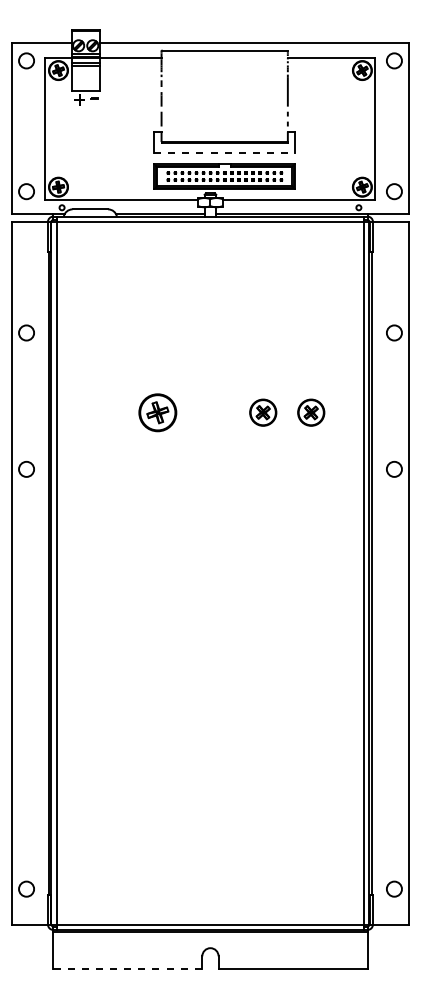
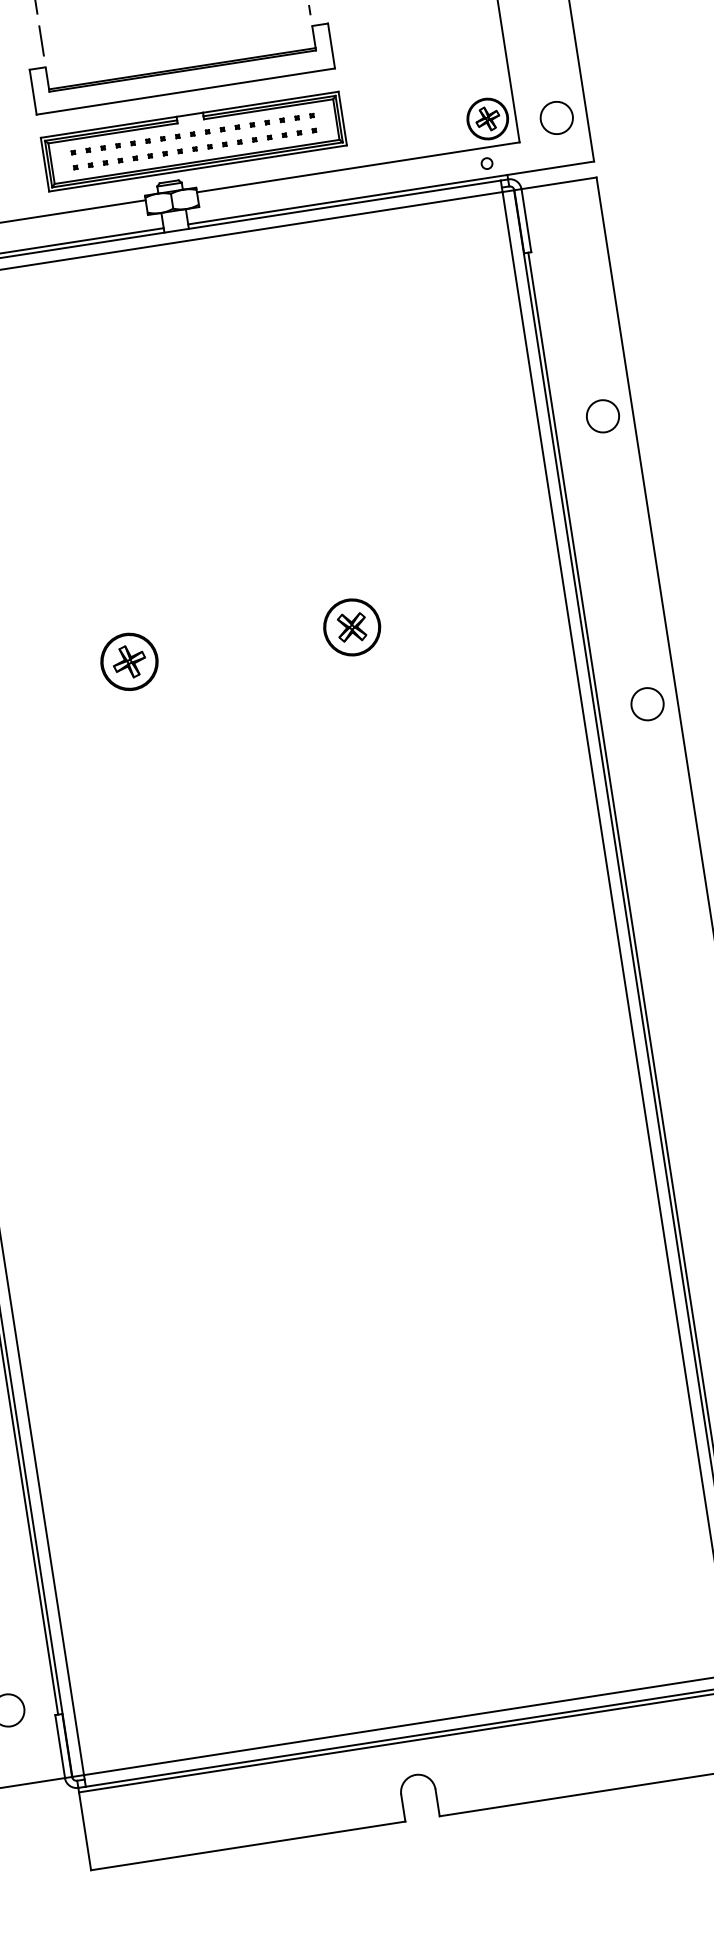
line: (224, 152) -> (185, 90), dashed -> solid
part: (157, 412) -> (128, 661), size x0.71
part: (311, 412) -> (453, 611), removed
line: (128, 969) -> (249, 1846), dashed -> solid

